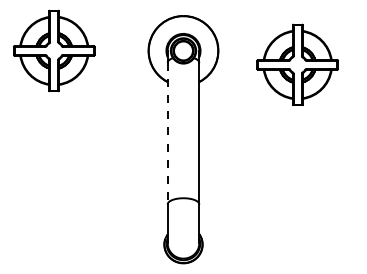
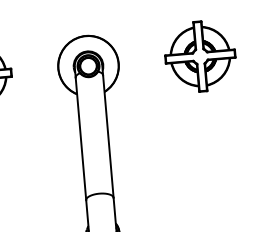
part: (297, 64) -> (200, 56), moved
line: (167, 133) -> (80, 138), dashed -> solid

